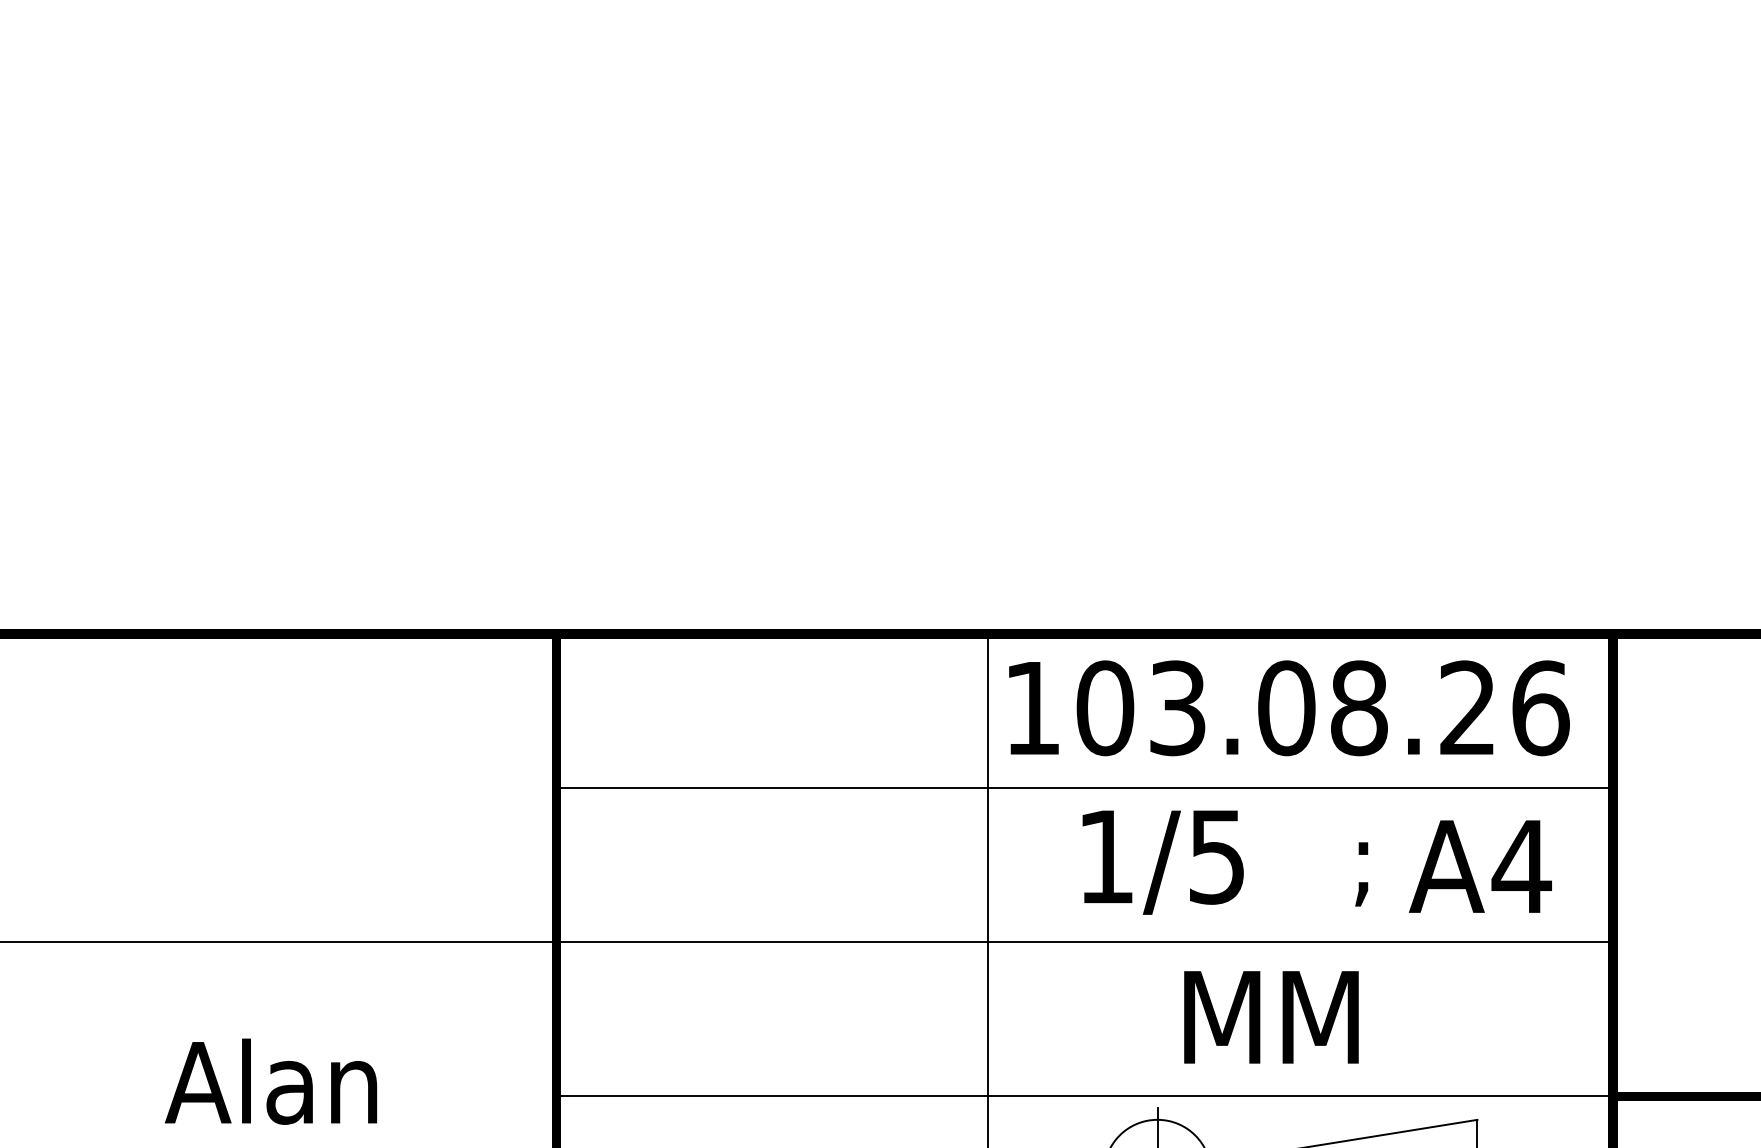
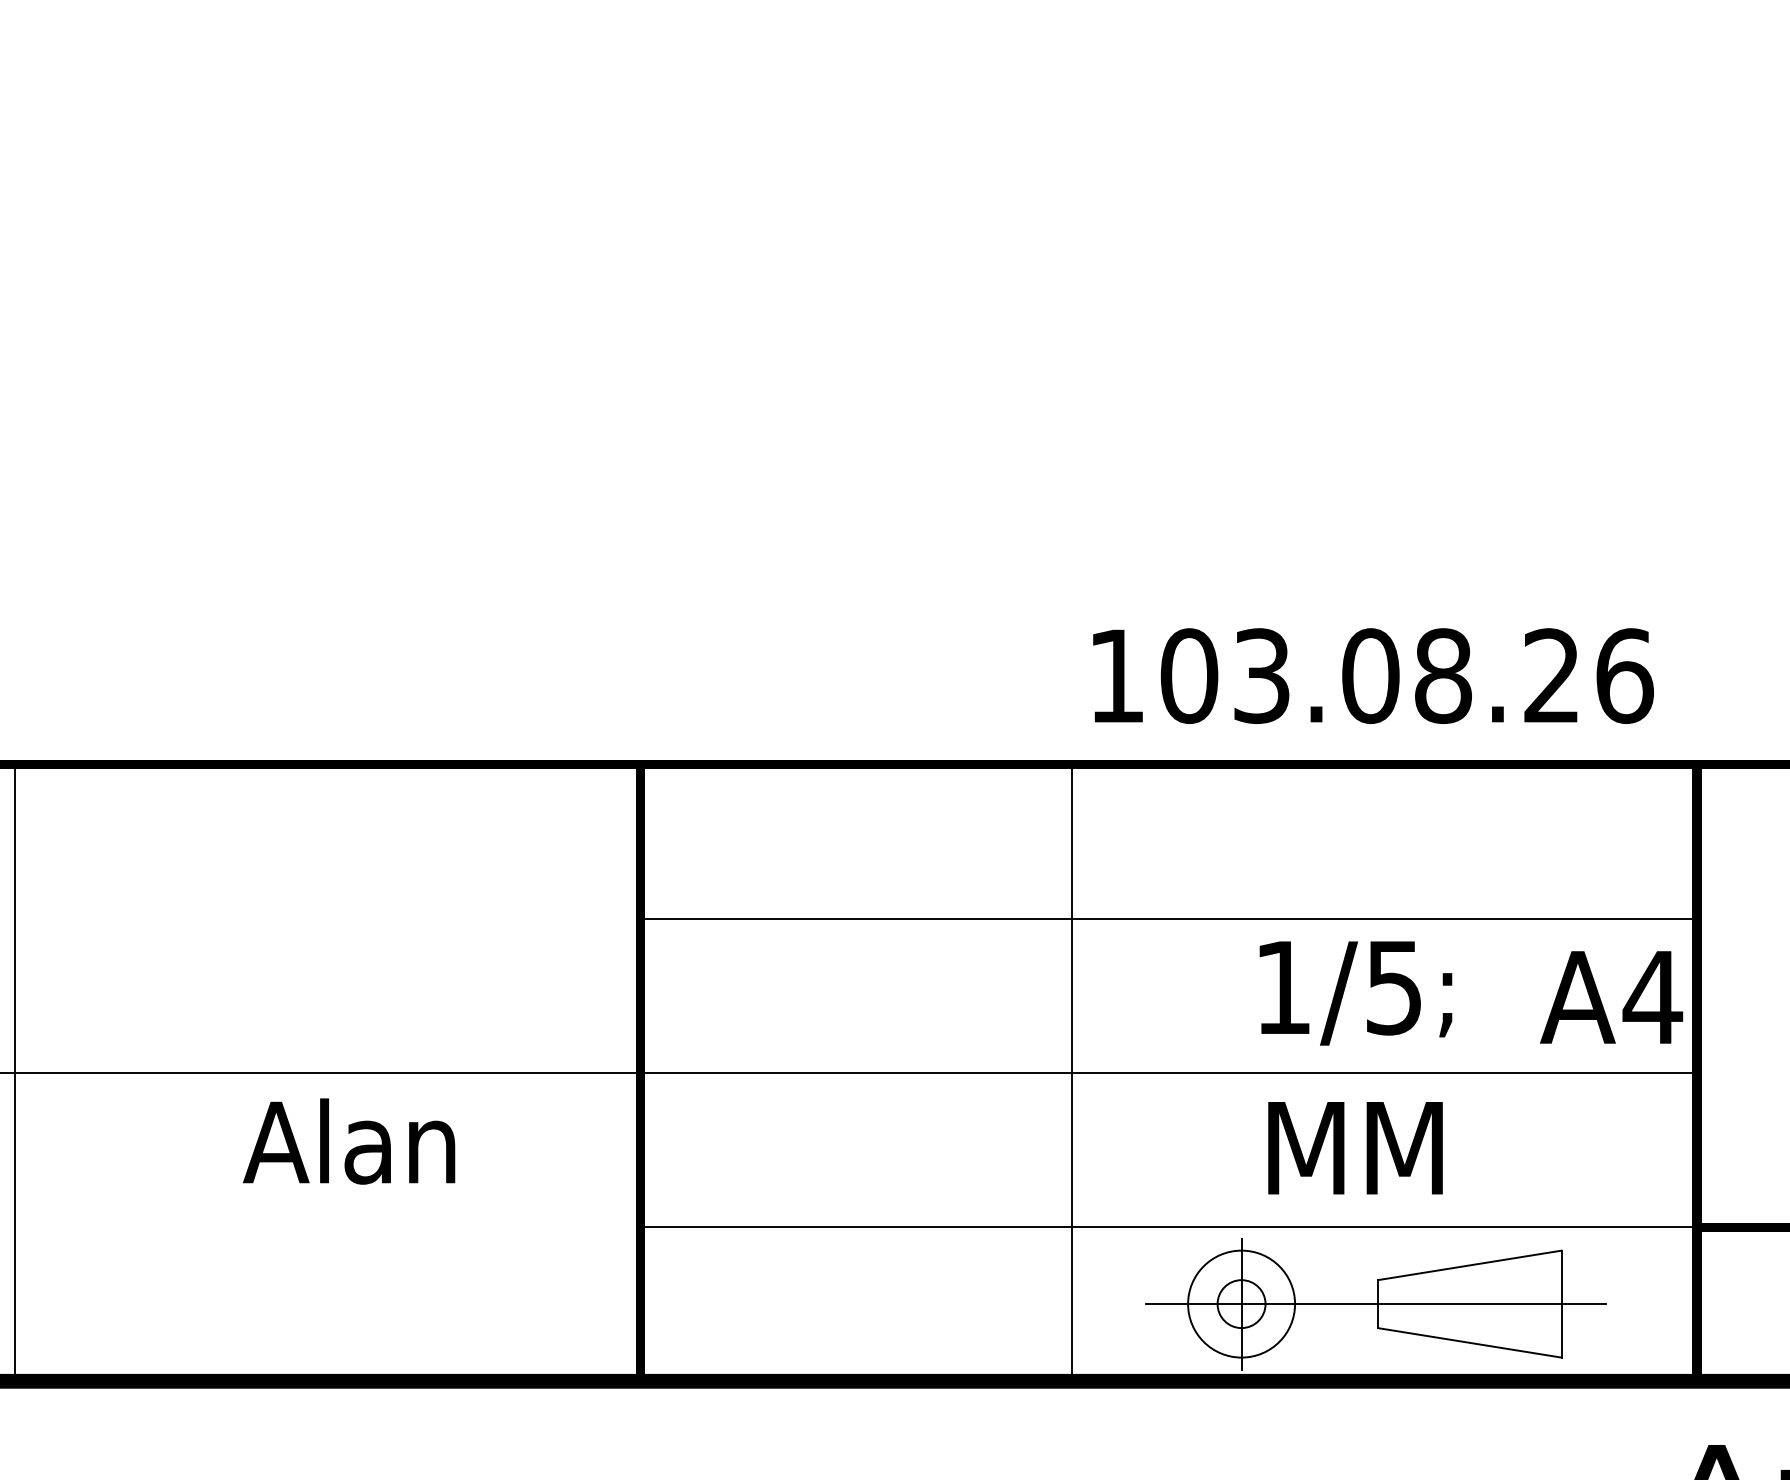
text: (1289, 707) -> (1373, 675), moved
text: (1162, 862) -> (1339, 993), moved
text: (1480, 866) -> (1611, 997), moved
text: (271, 1081) -> (349, 1141), moved

